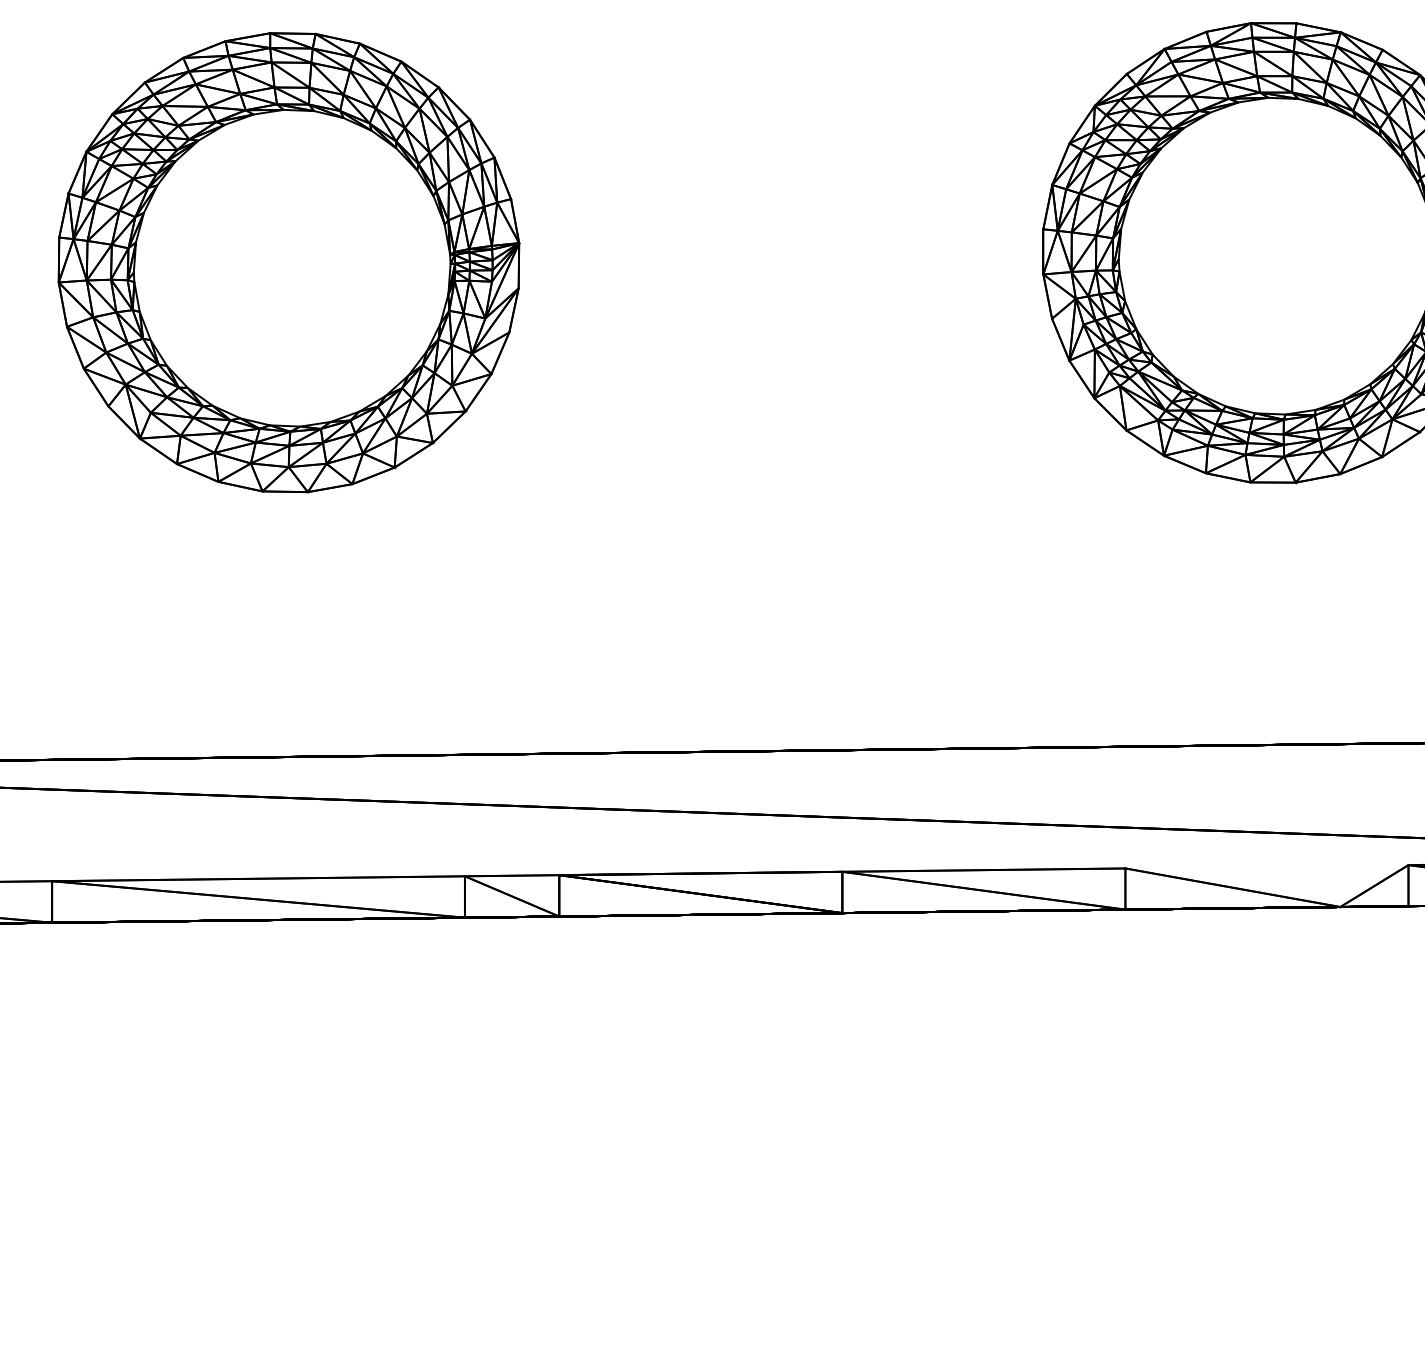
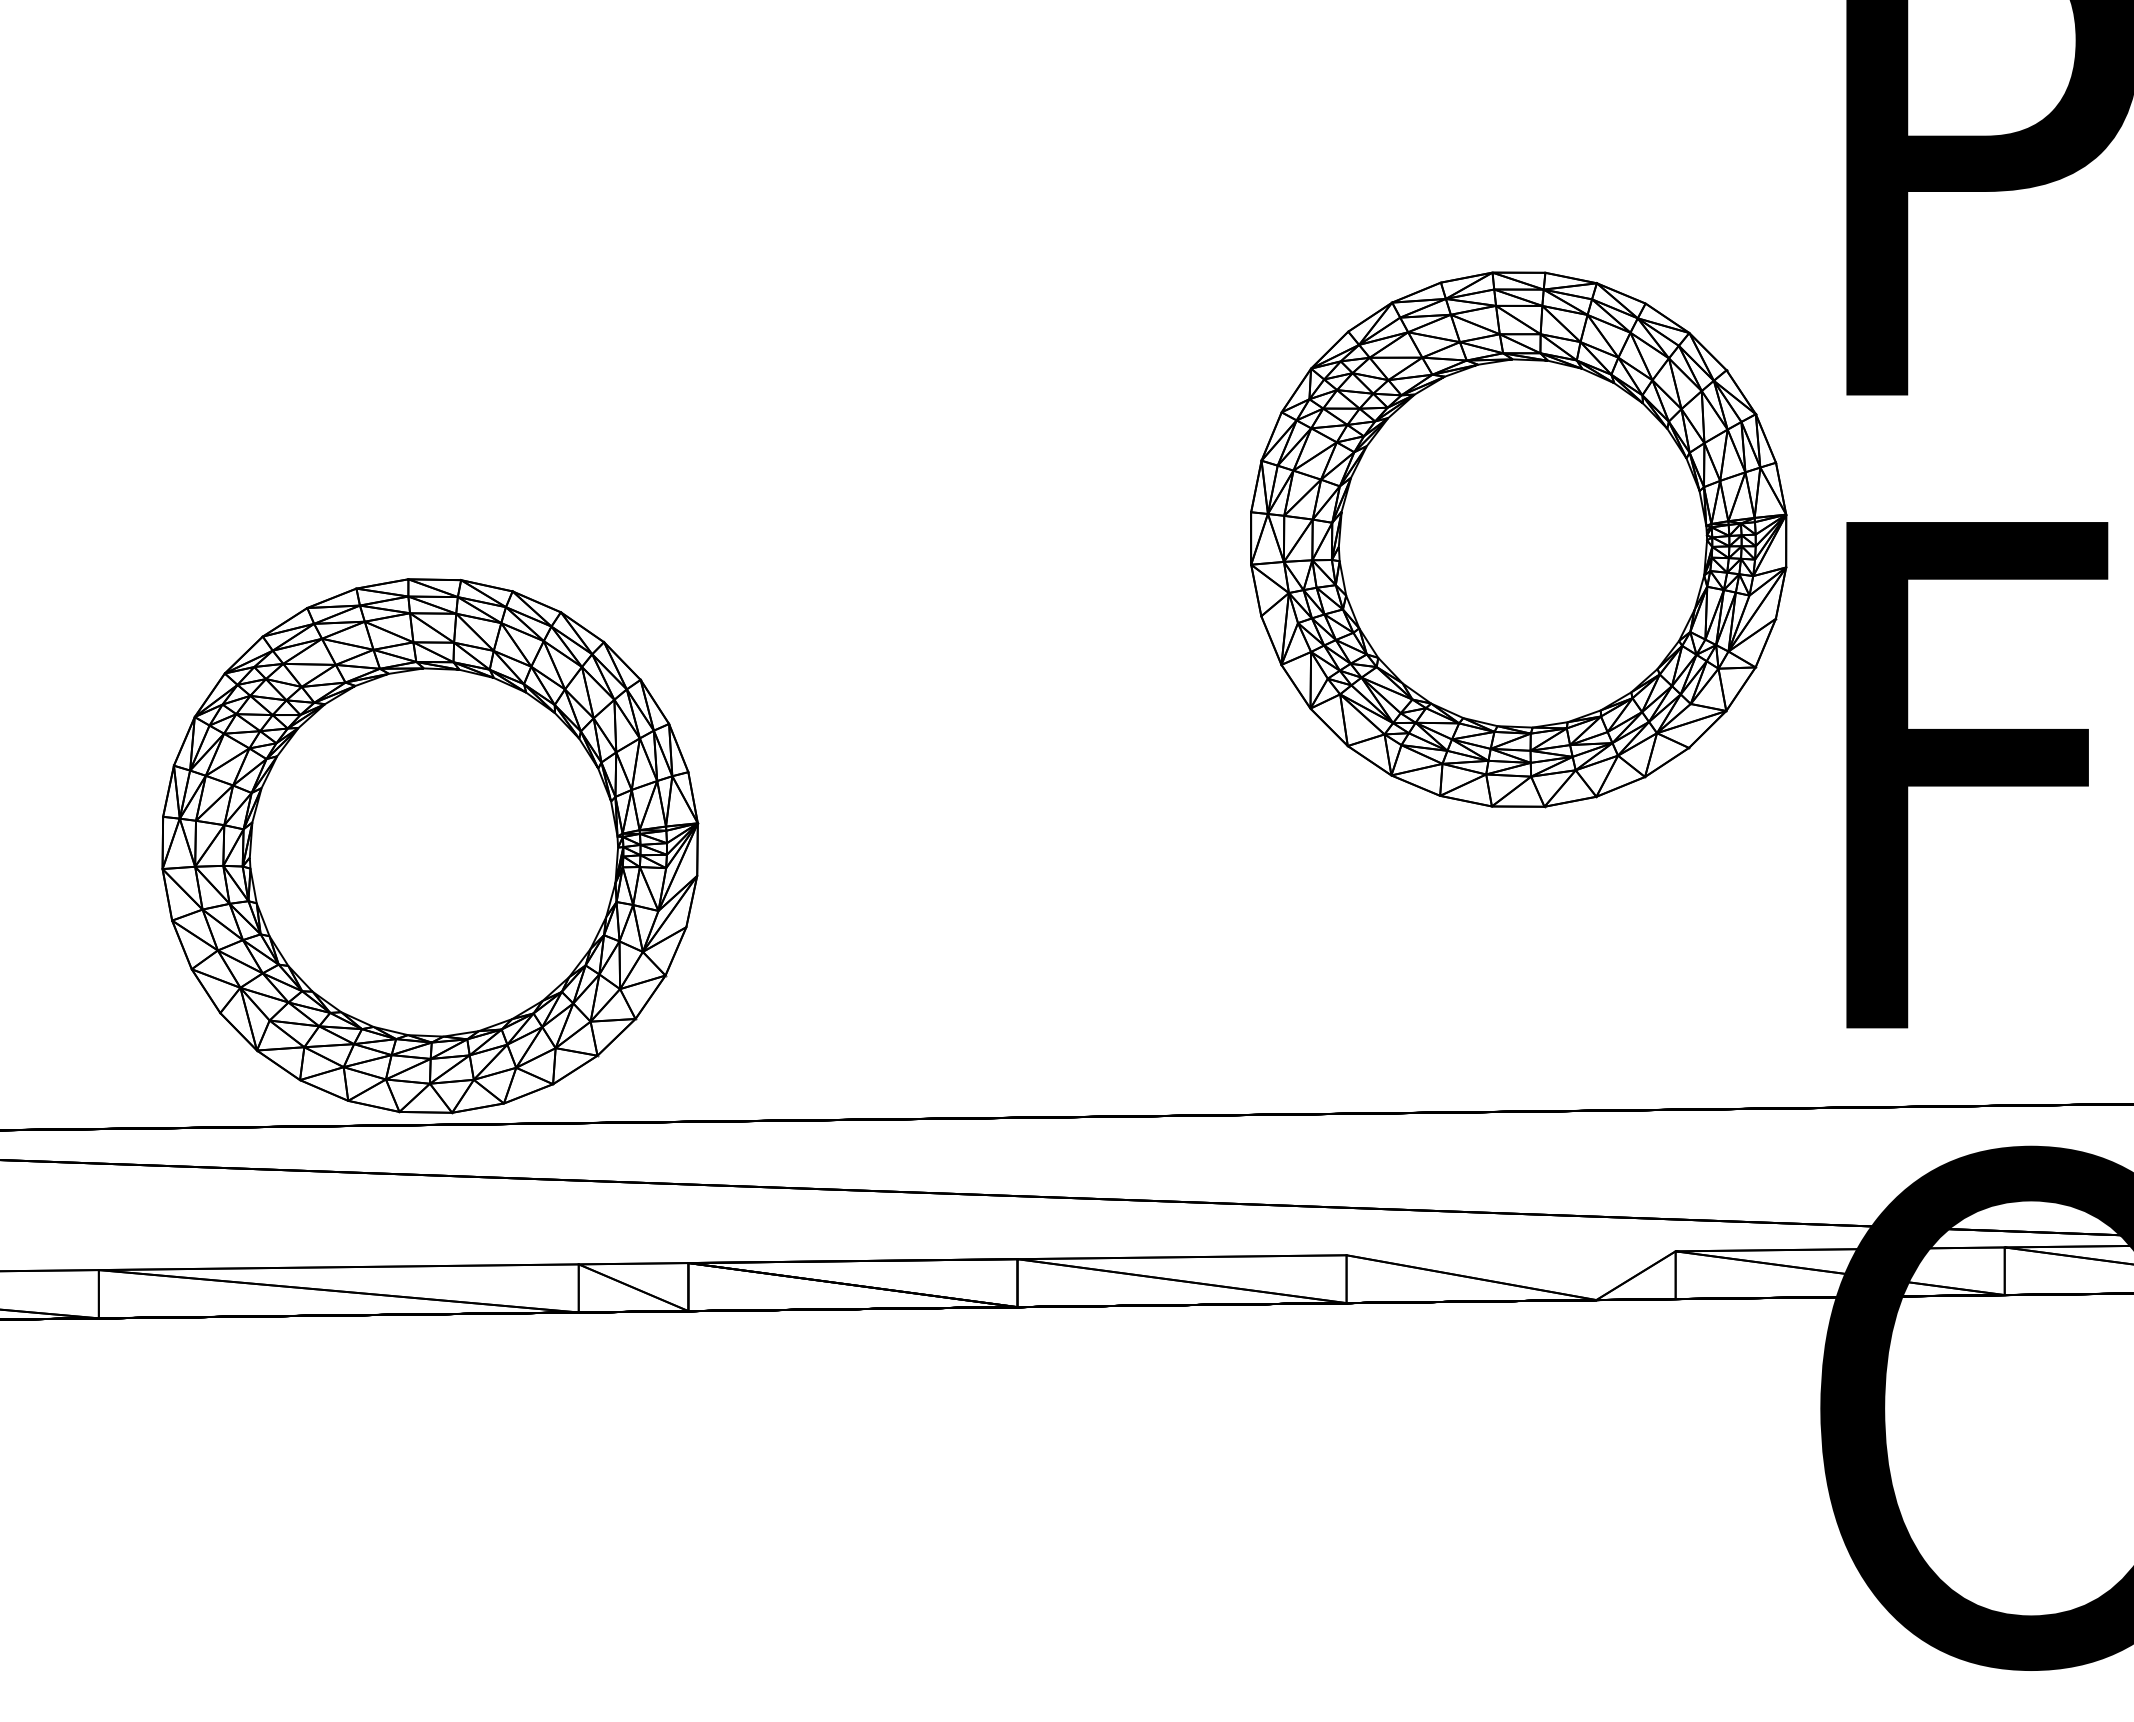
part: (289, 263) -> (430, 846), moved

